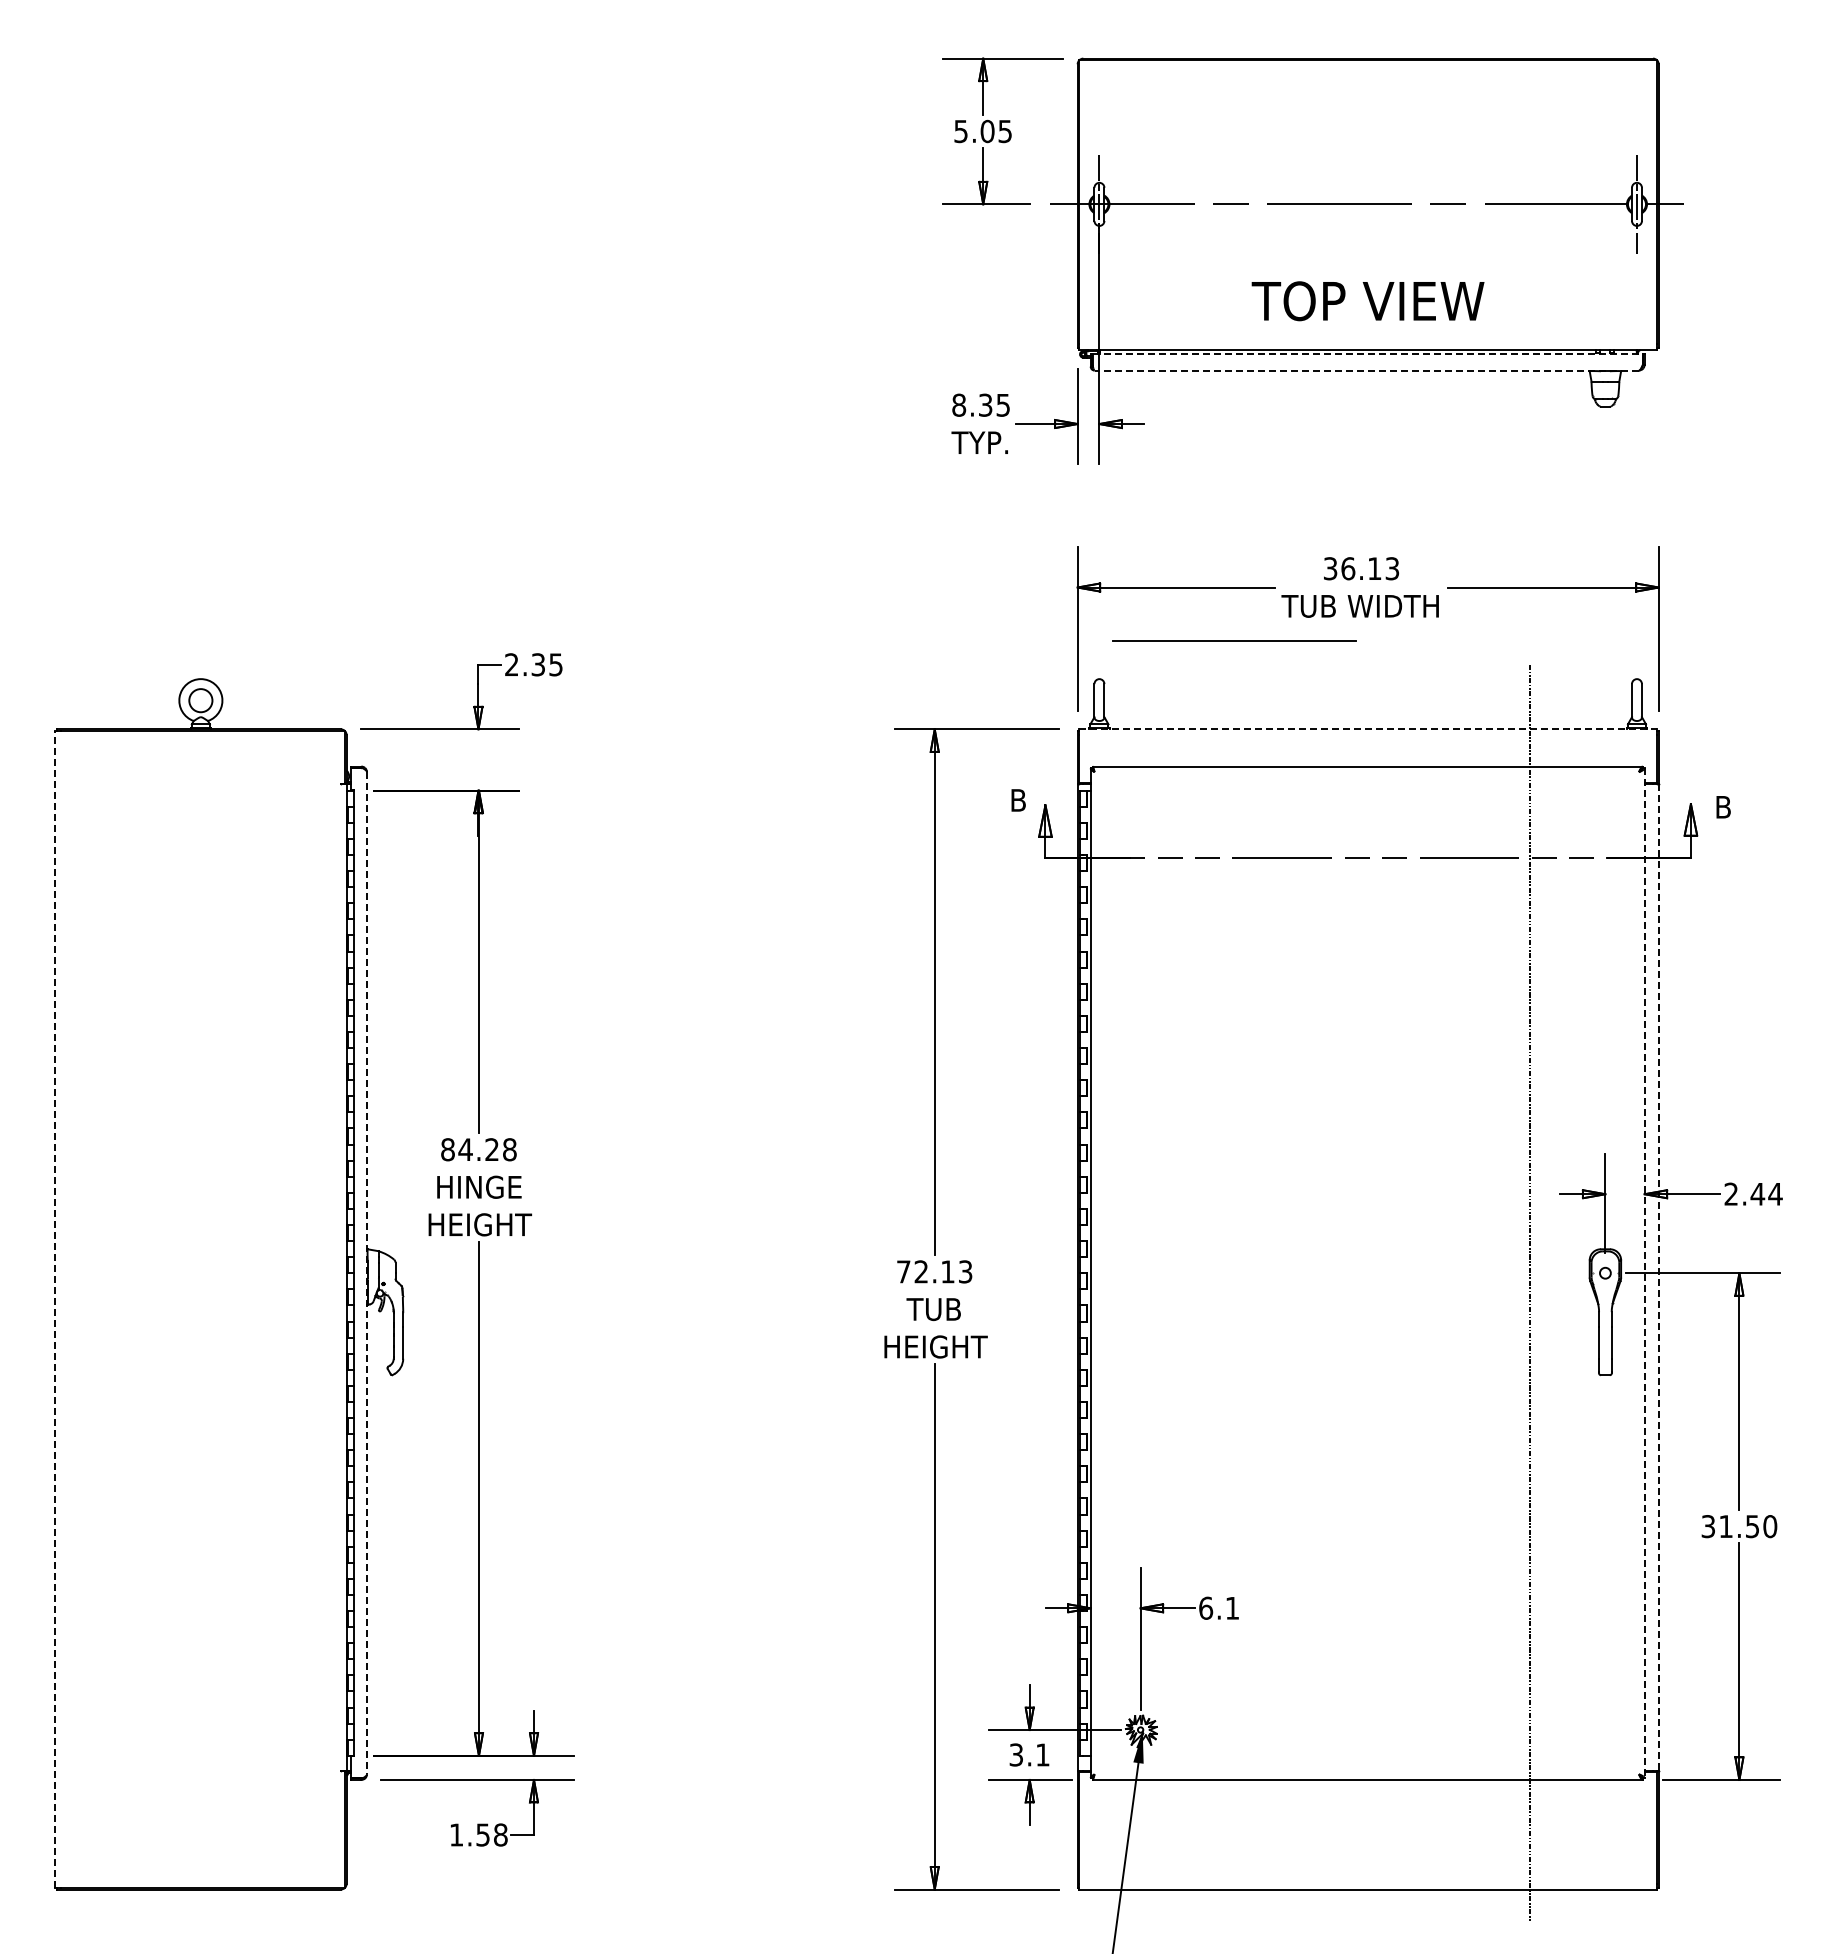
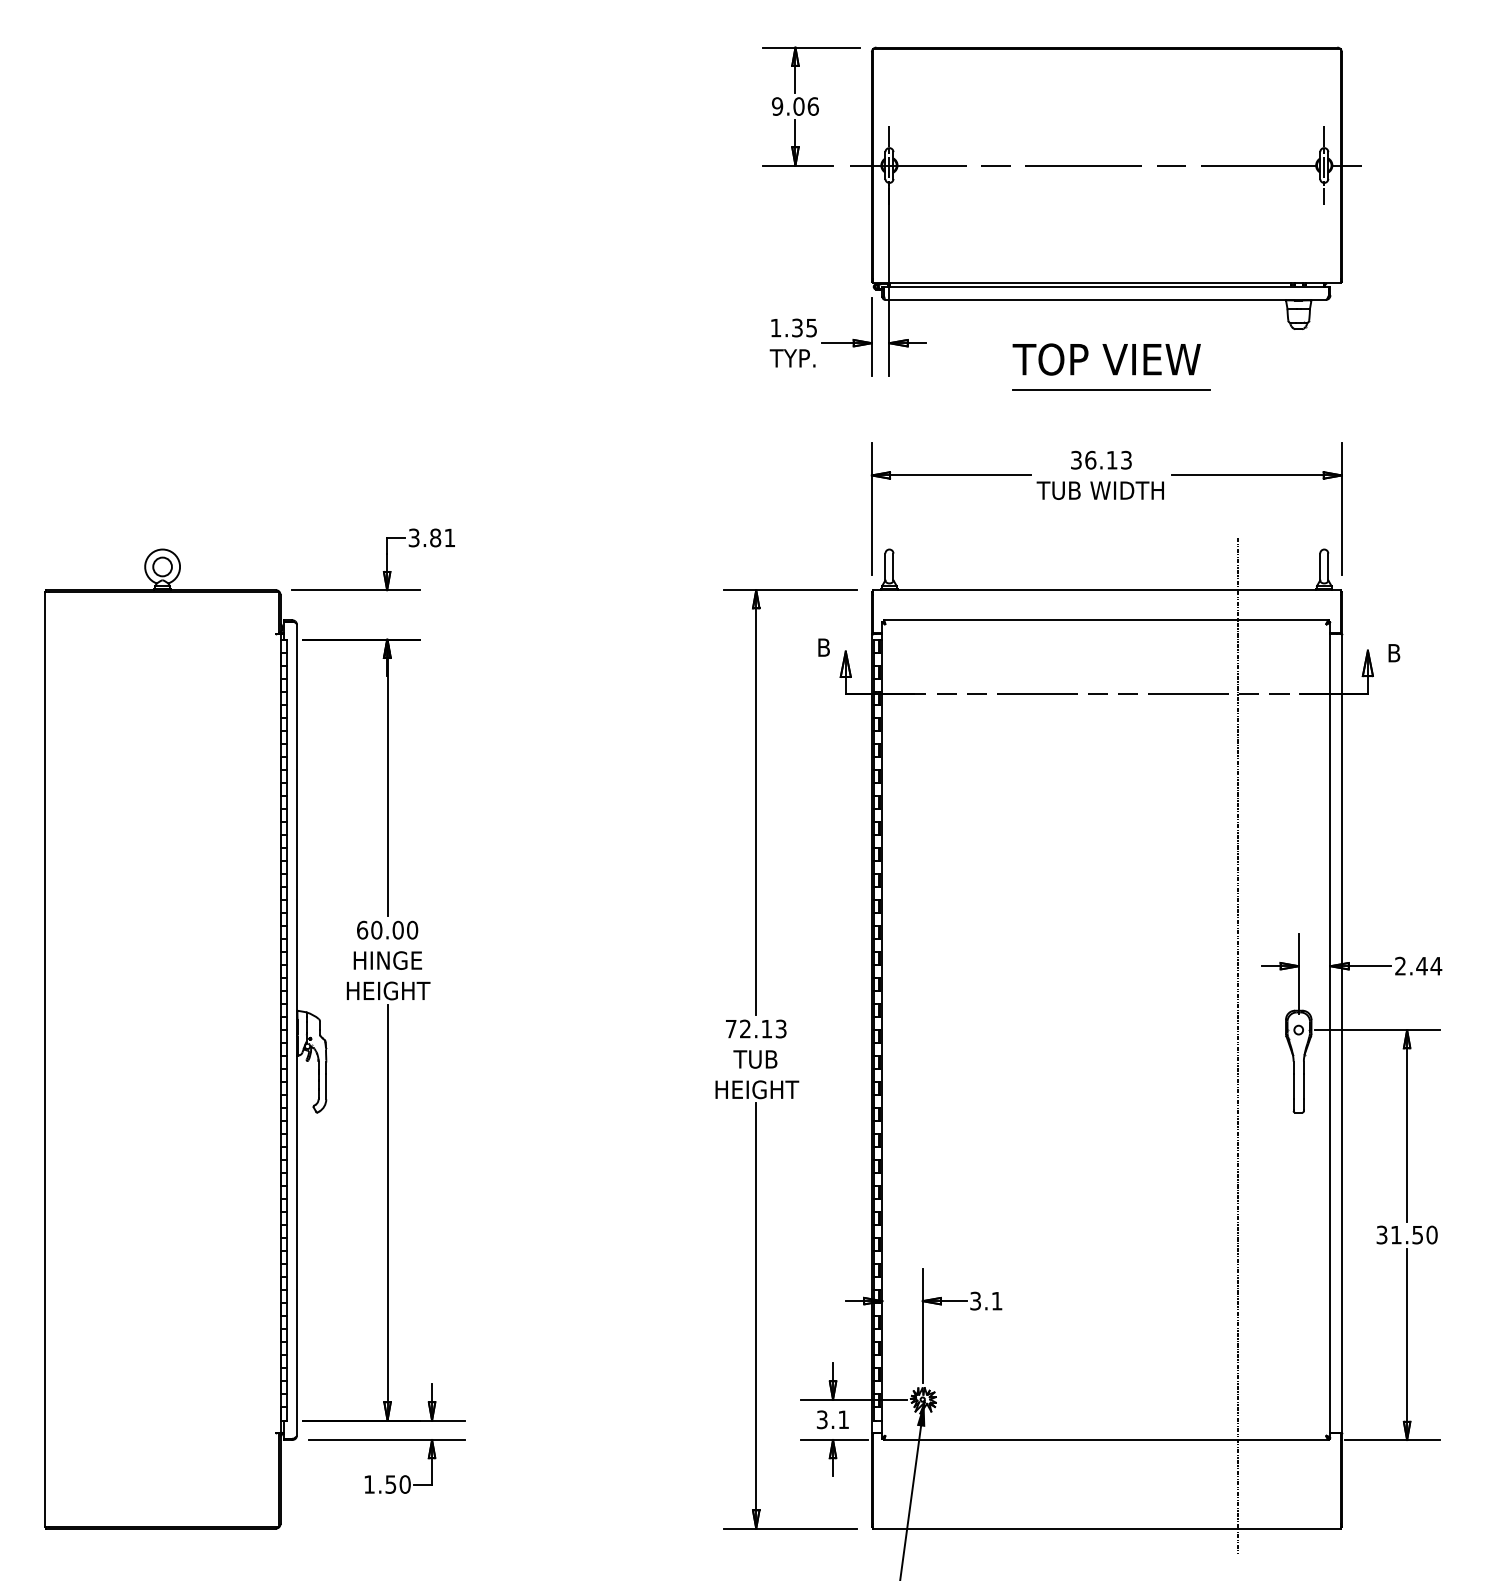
text: (983, 131) -> (795, 106), 5.05 -> 9.06
text: (1367, 301) -> (1106, 359), moved
line: (1368, 354) -> (1107, 286), dashed -> solid
line: (1366, 370) -> (1105, 299), dashed -> solid
text: (959, 404) -> (776, 327), 8.35 -> 1.35
line: (1234, 640) -> (1111, 389), moved
text: (533, 664) -> (431, 537), 2.35 -> 3.81
line: (1368, 729) -> (1107, 590), dashed -> solid
text: (478, 1149) -> (387, 930), 84.28 -> 60.00
line: (367, 1273) -> (297, 1030), dashed -> solid
line: (1644, 1273) -> (1330, 1030), dashed -> solid
line: (1658, 1277) -> (1341, 1033), dashed -> solid
line: (55, 1308) -> (45, 1058), dashed -> solid
text: (1206, 1607) -> (976, 1300), 6.1 -> 3.1
text: (500, 1834) -> (404, 1484), 1.58 -> 1.50

